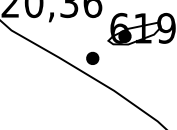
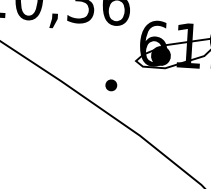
part: (92, 57) -> (110, 84), size x0.6

